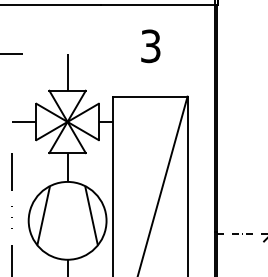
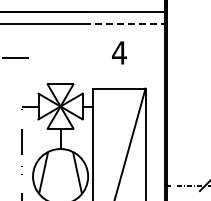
line: (157, 4) -> (124, 23), solid -> dashed
text: (150, 45) -> (119, 52), 3 -> 4
line: (67, 72) -> (60, 71), removed

